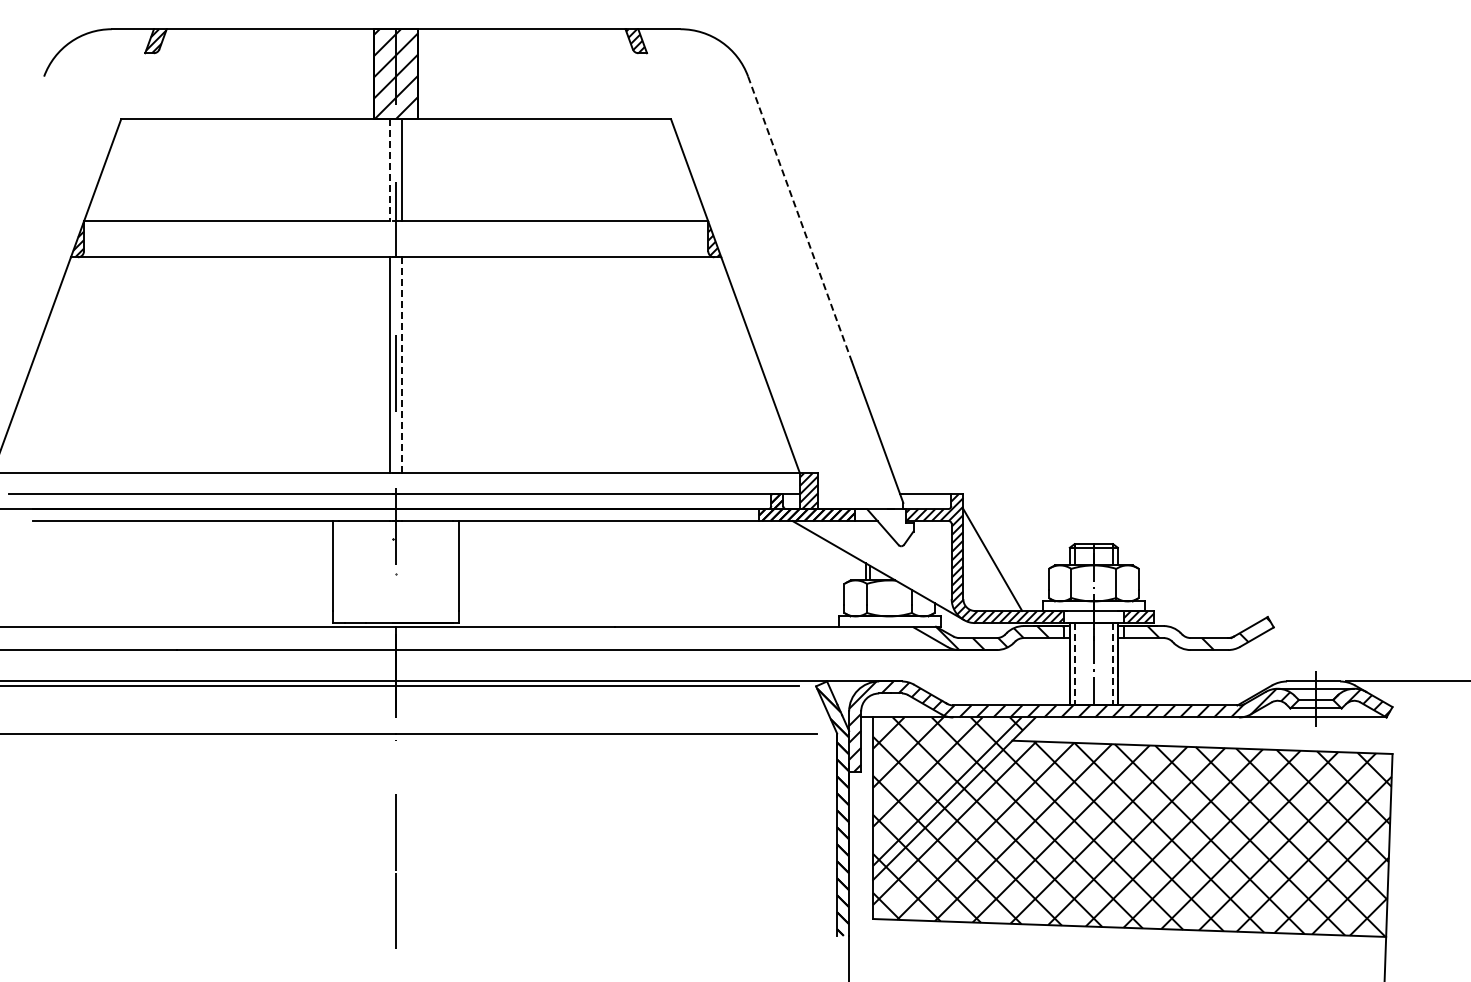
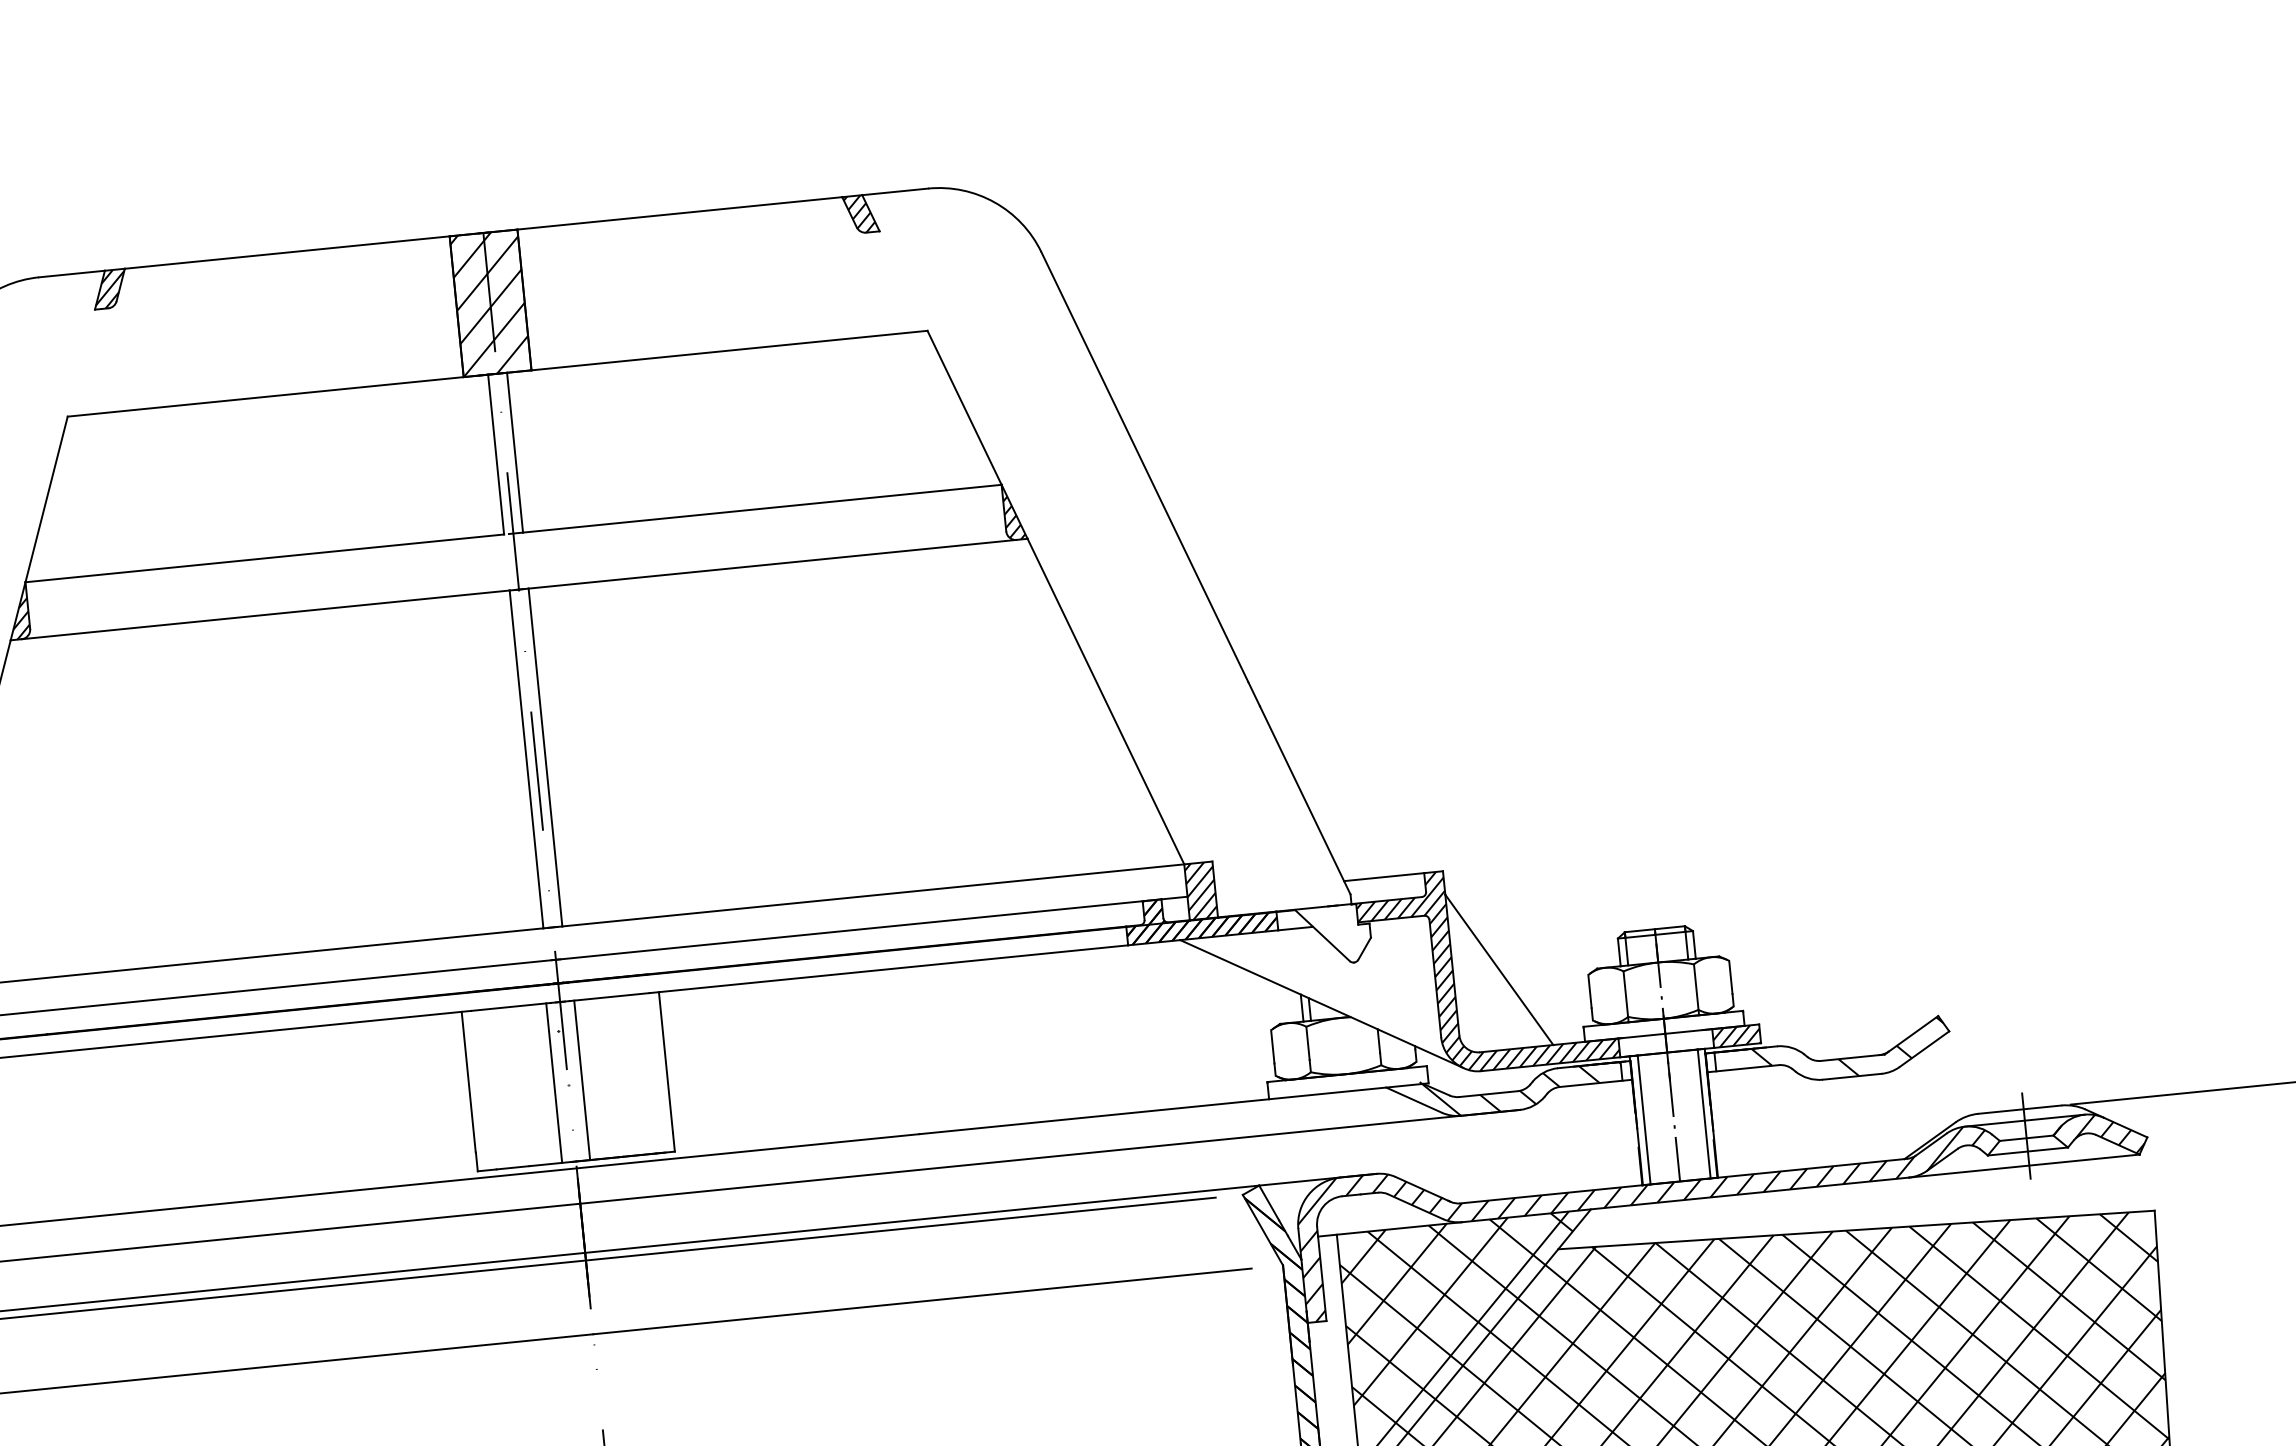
line: (390, 170) -> (496, 454), dashed -> solid
line: (800, 219) -> (1145, 467), dashed -> solid
line: (402, 365) -> (545, 757), dashed -> solid
line: (387, 572) -> (554, 1083), added
line: (405, 572) -> (582, 1080), added
line: (1075, 664) -> (1644, 1120), dashed -> solid
line: (1113, 664) -> (1704, 1114), dashed -> solid

